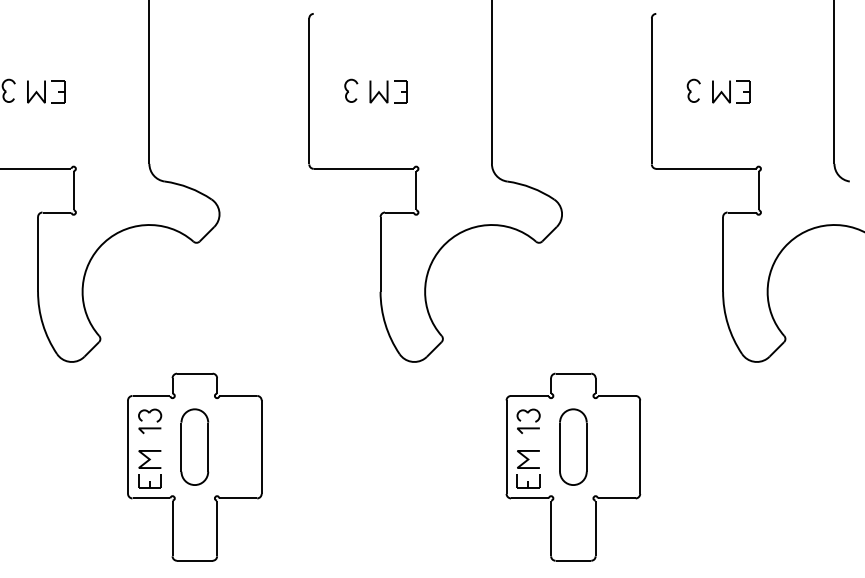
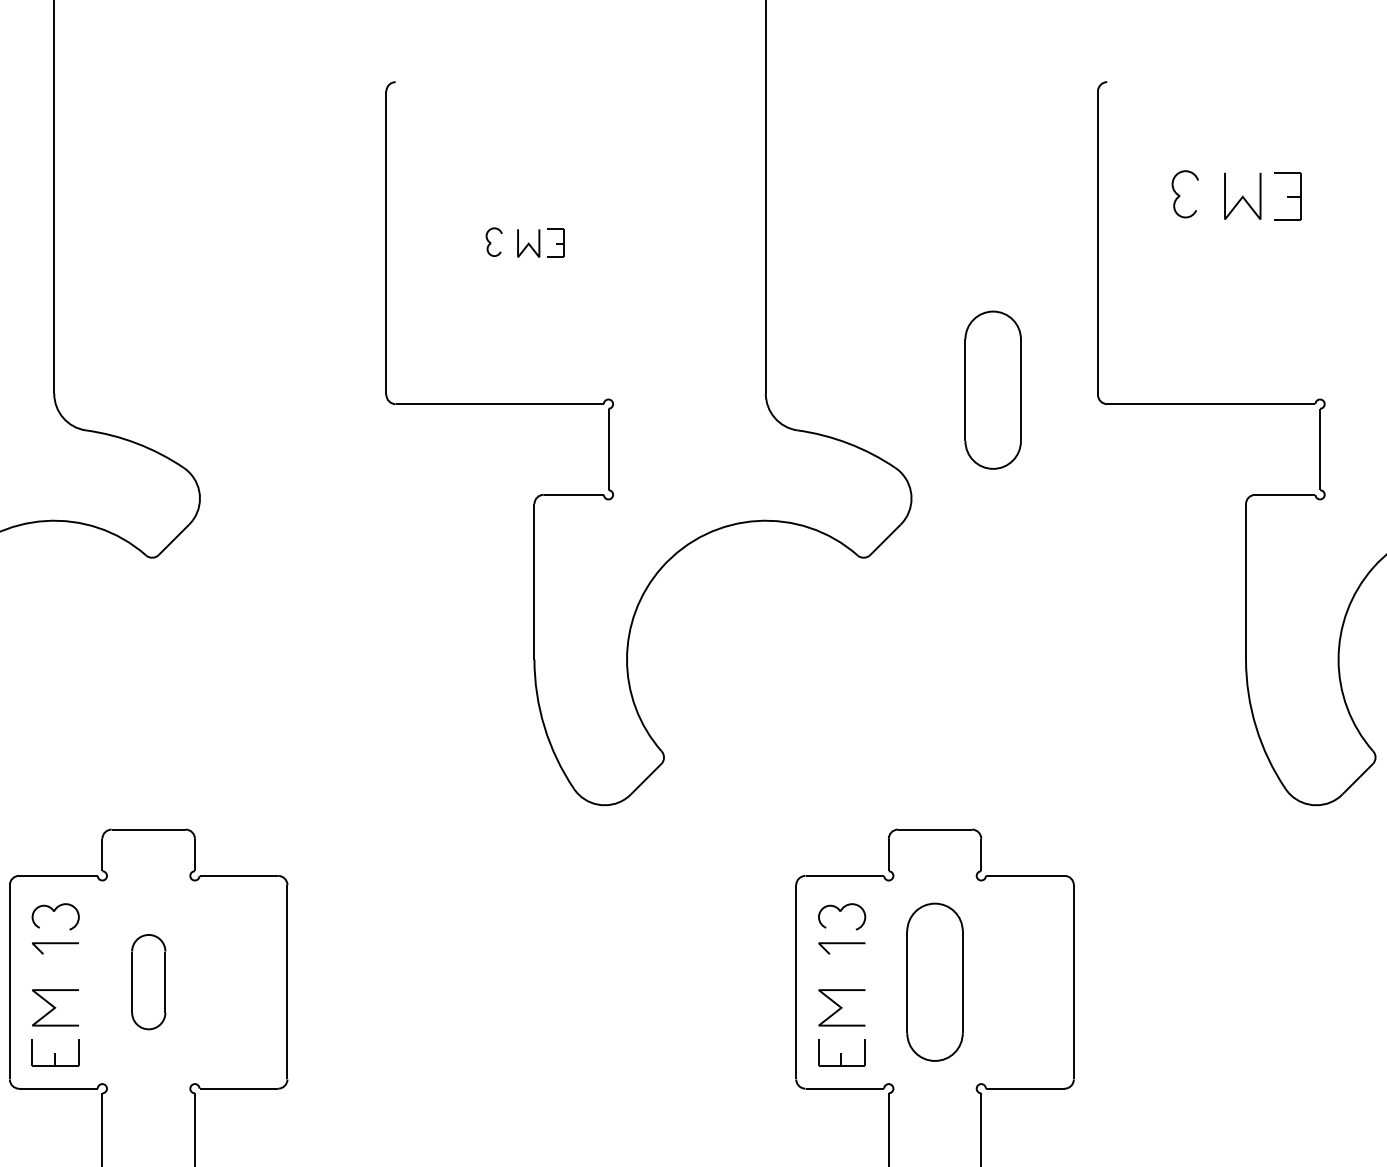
part: (375, 90) -> (523, 241), size x0.6
part: (718, 90) -> (1236, 193), moved
part: (601, 161) -> (993, 388), added
part: (194, 446) -> (147, 980), size x0.6

